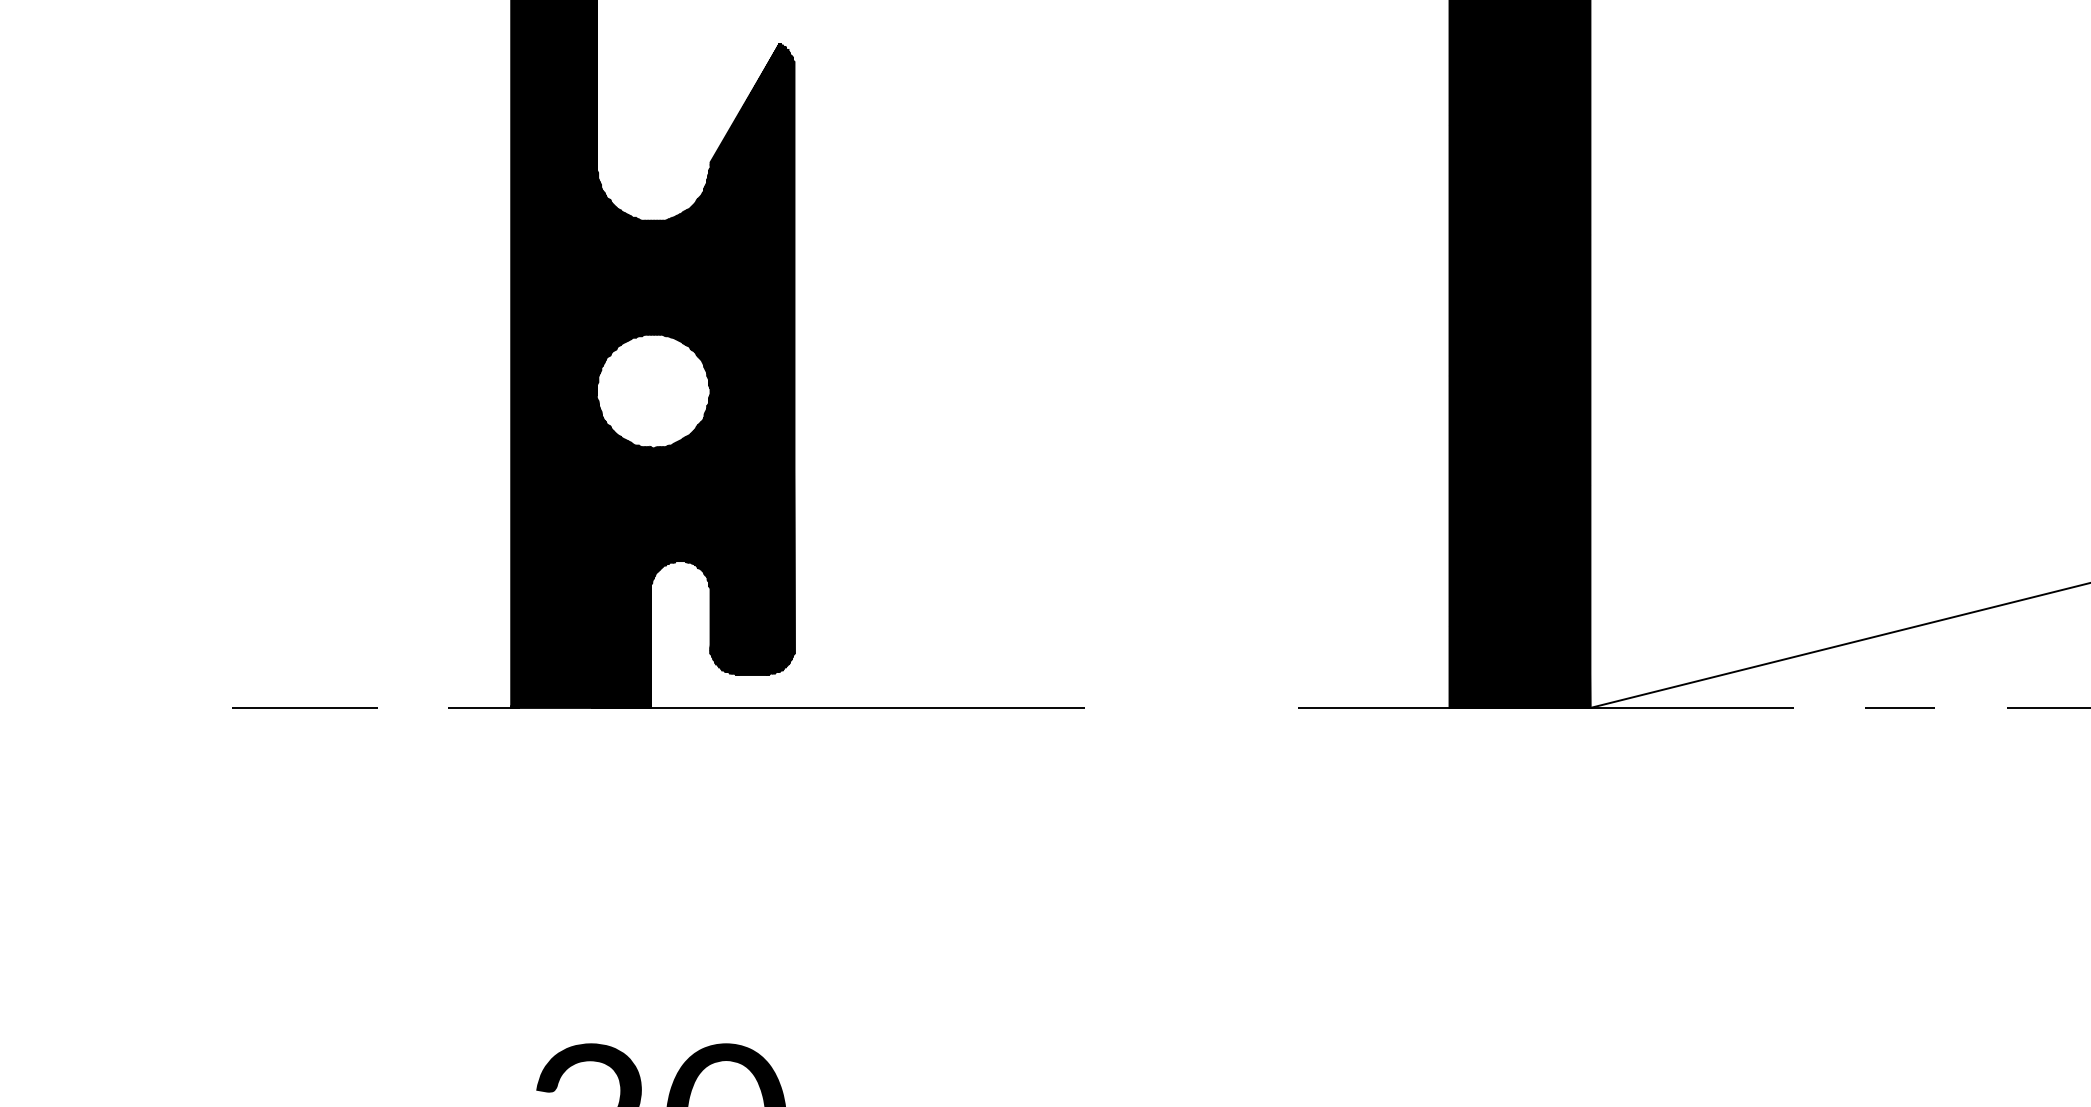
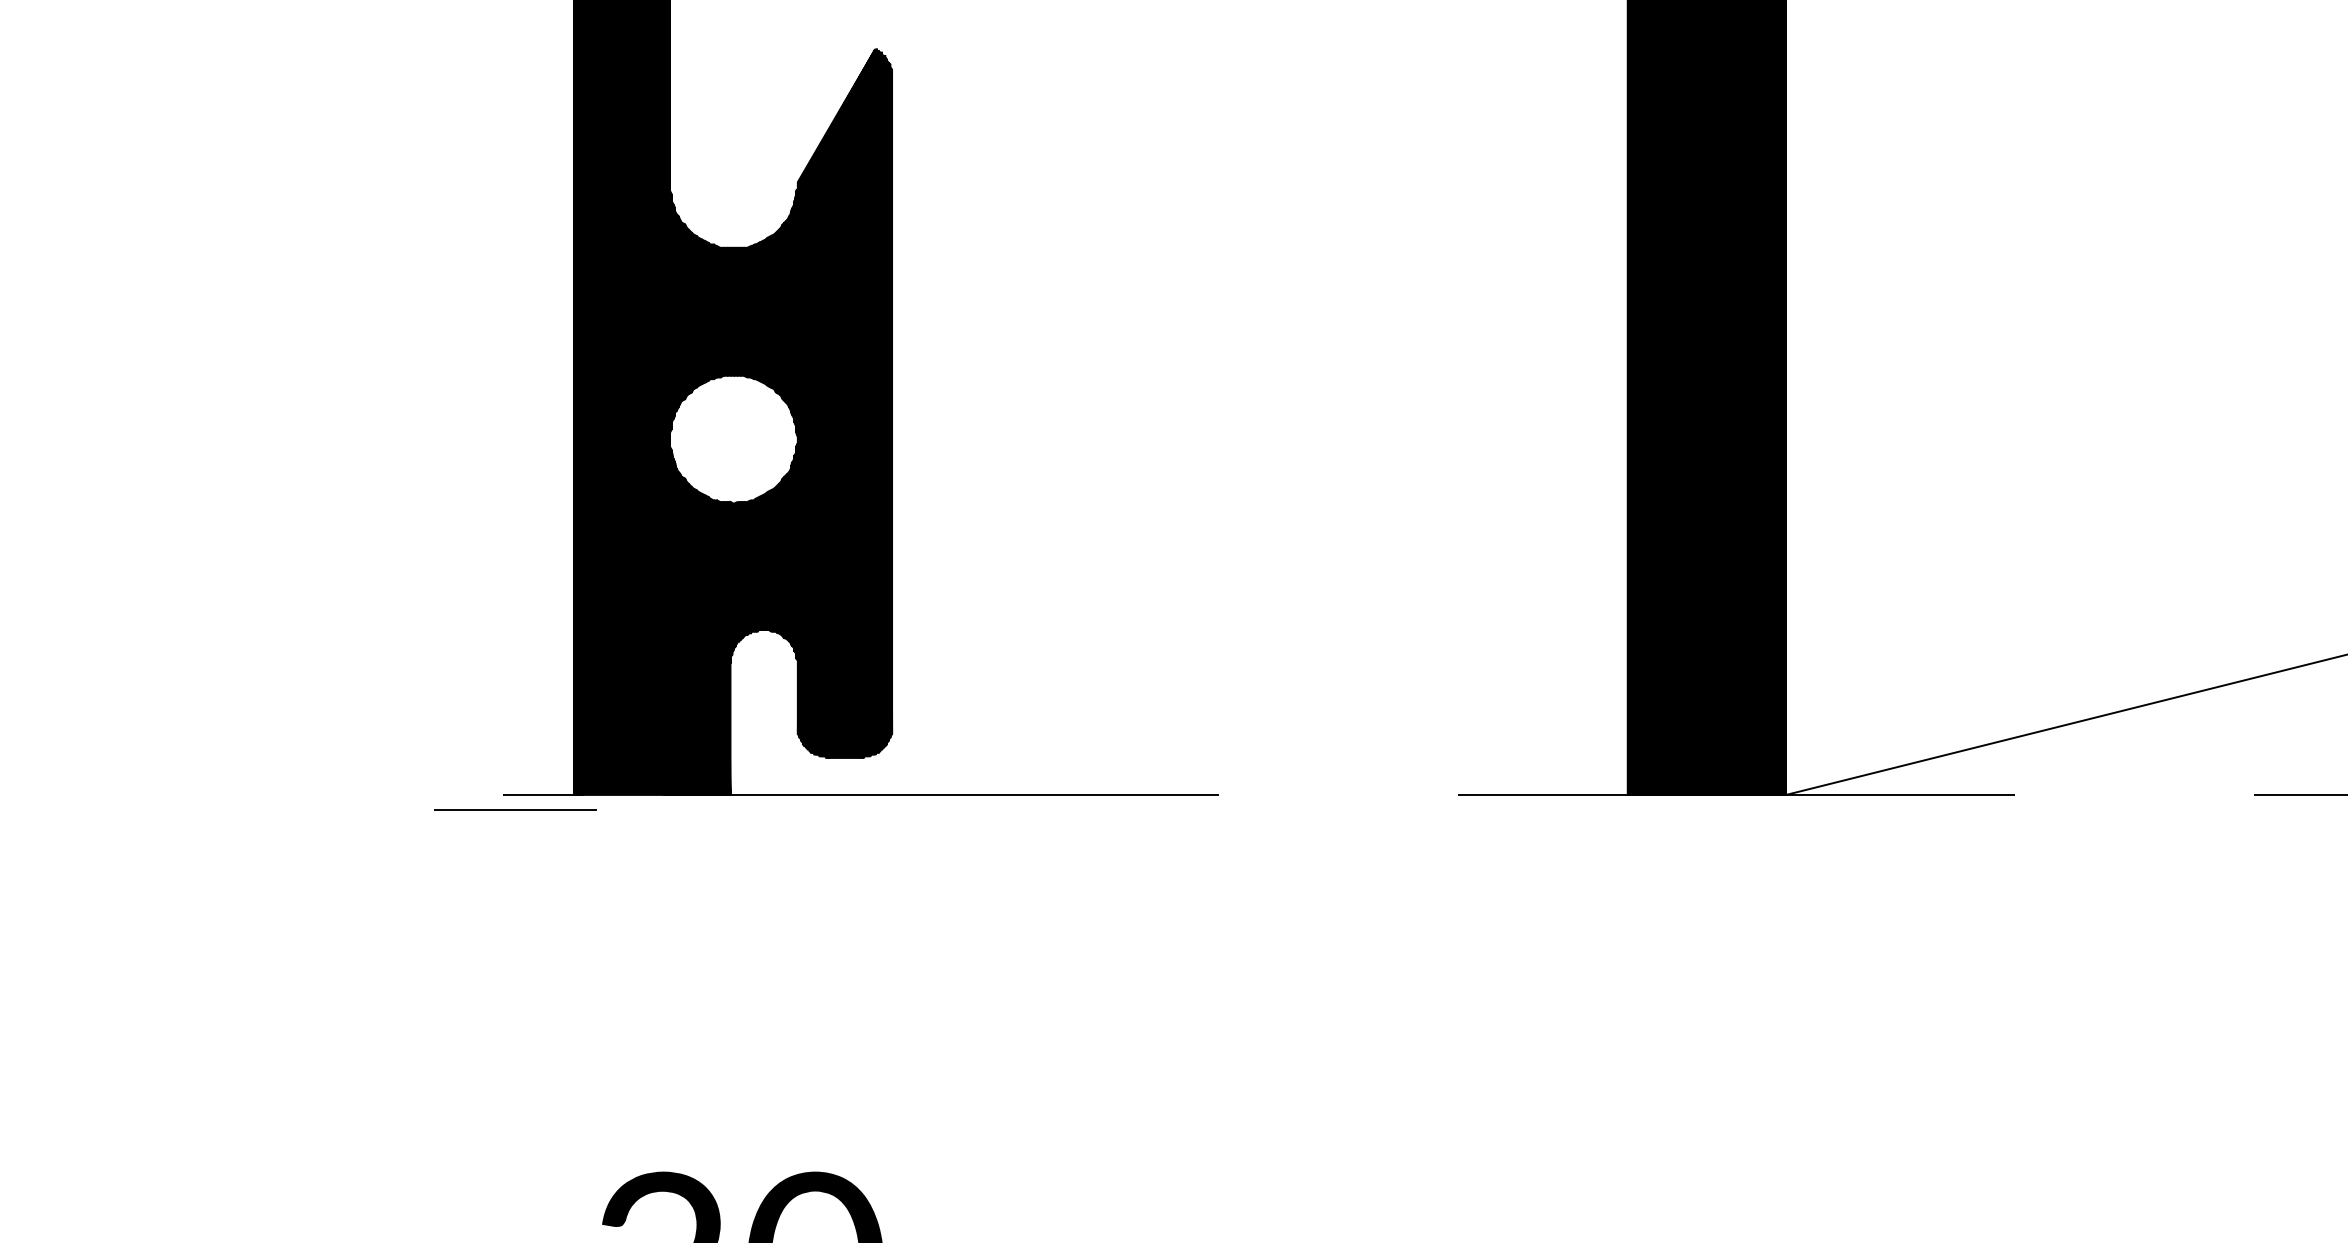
line: (305, 707) -> (515, 809), moved
line: (1899, 707) -> (2133, 794), removed

